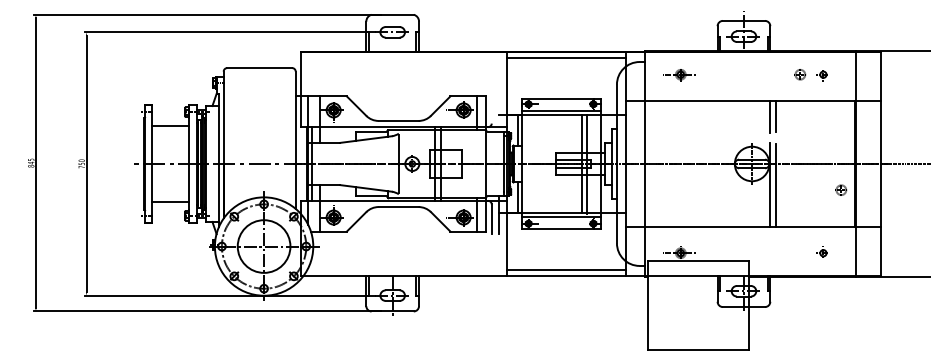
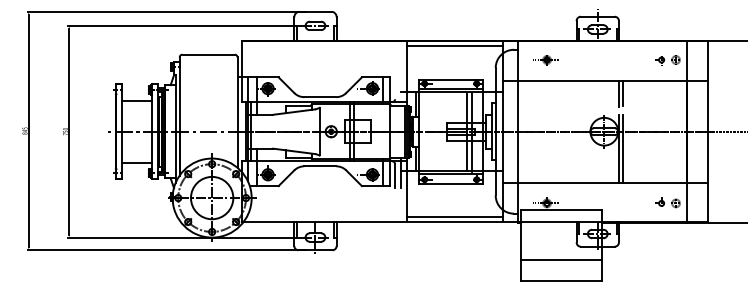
part: (800, 74) -> (676, 59), moved
part: (841, 189) -> (676, 202), moved
line: (697, 324) -> (560, 260), added

